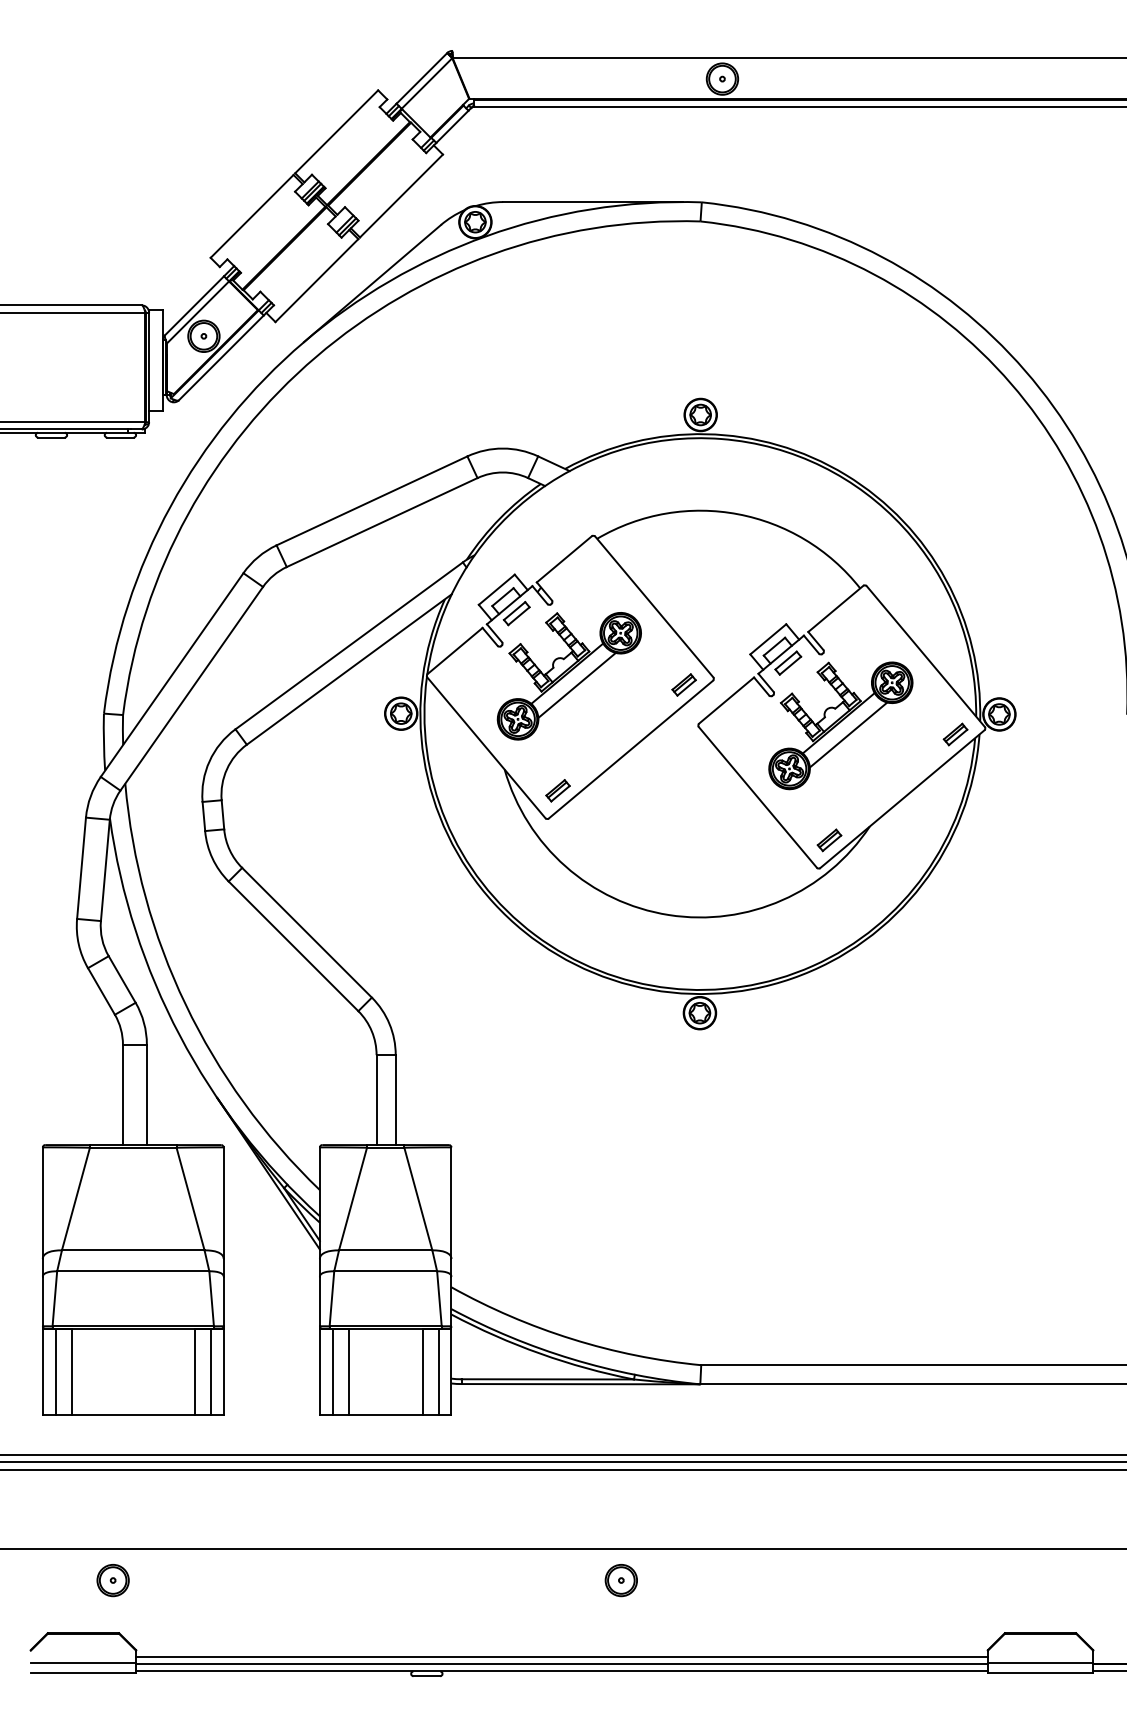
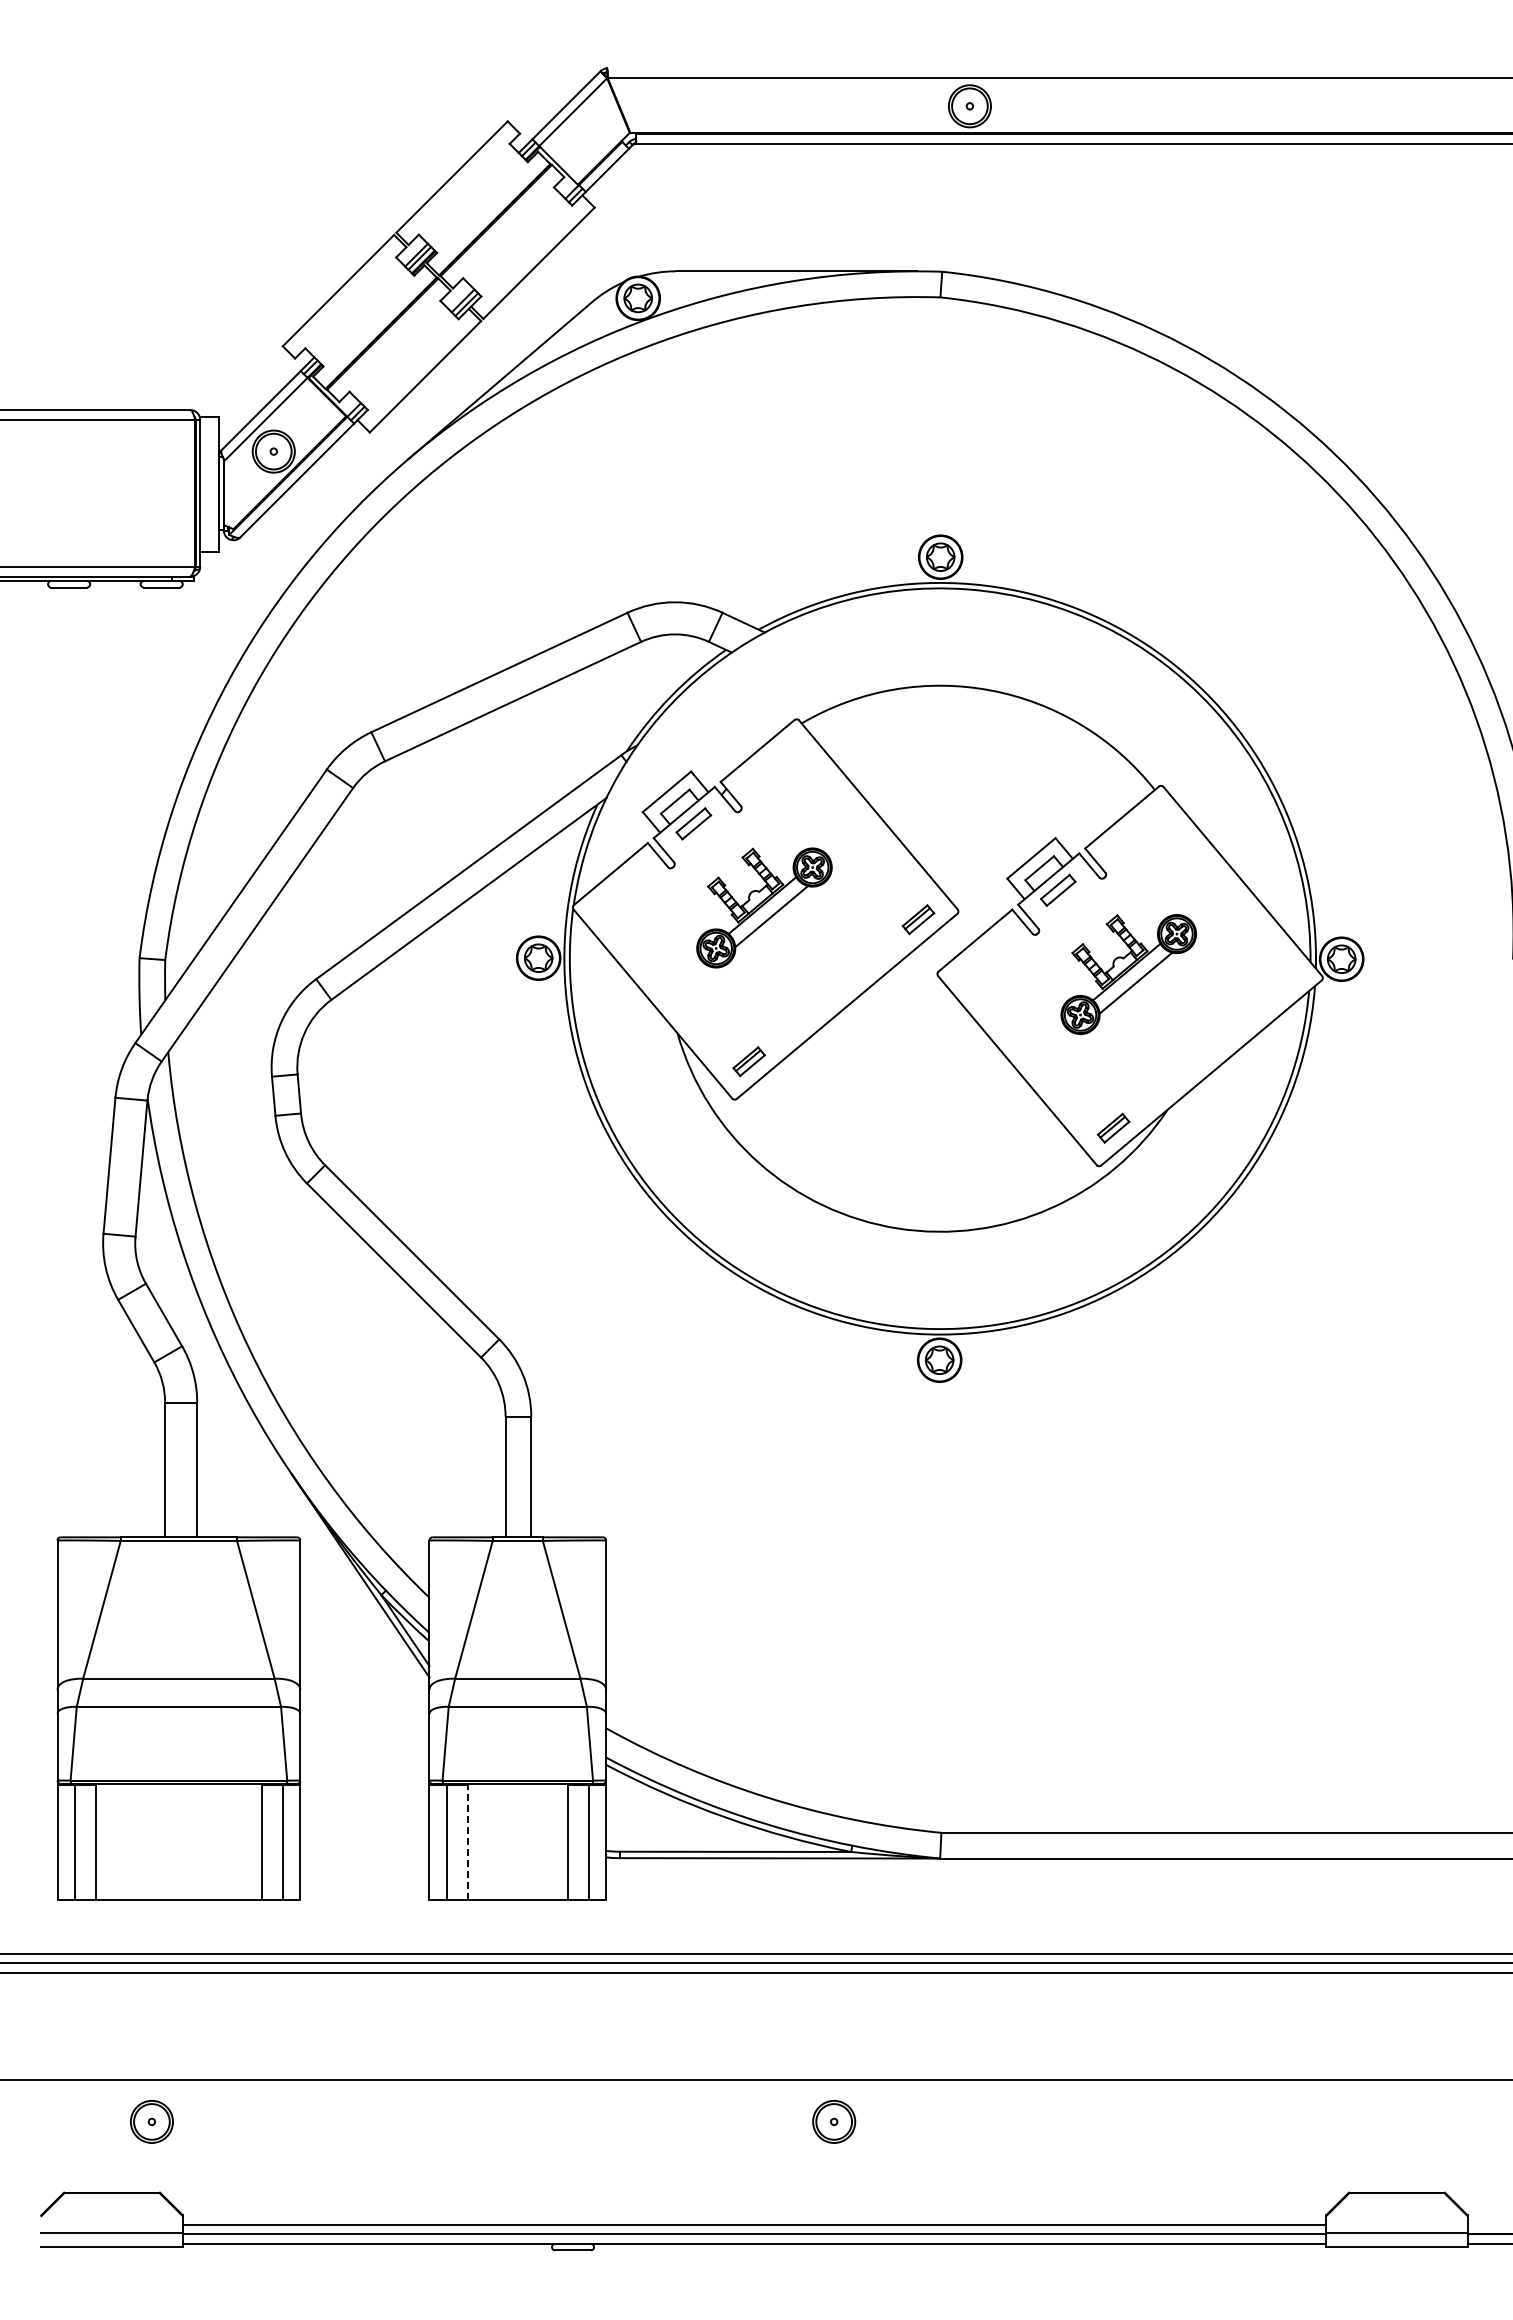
part: (569, 675) -> (764, 907), size x0.7
part: (840, 725) -> (1128, 974), size x0.7
part: (955, 734) -> (1282, 985), removed
line: (348, 1372) -> (468, 1842), solid -> dashed

